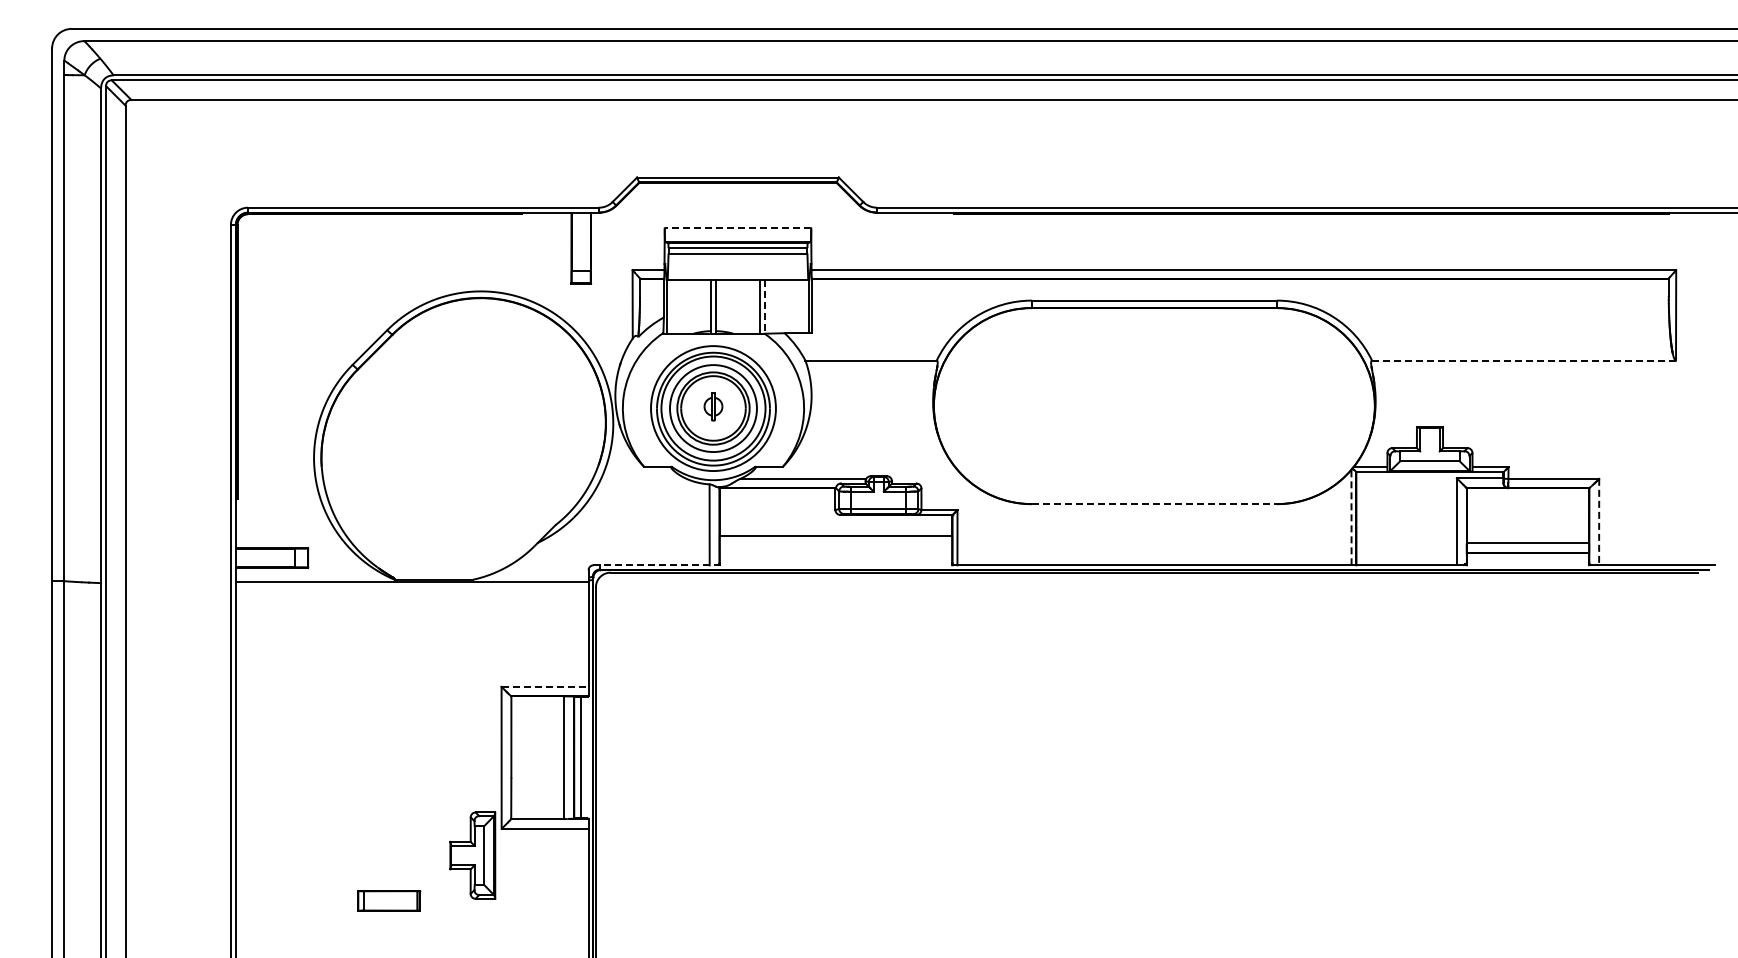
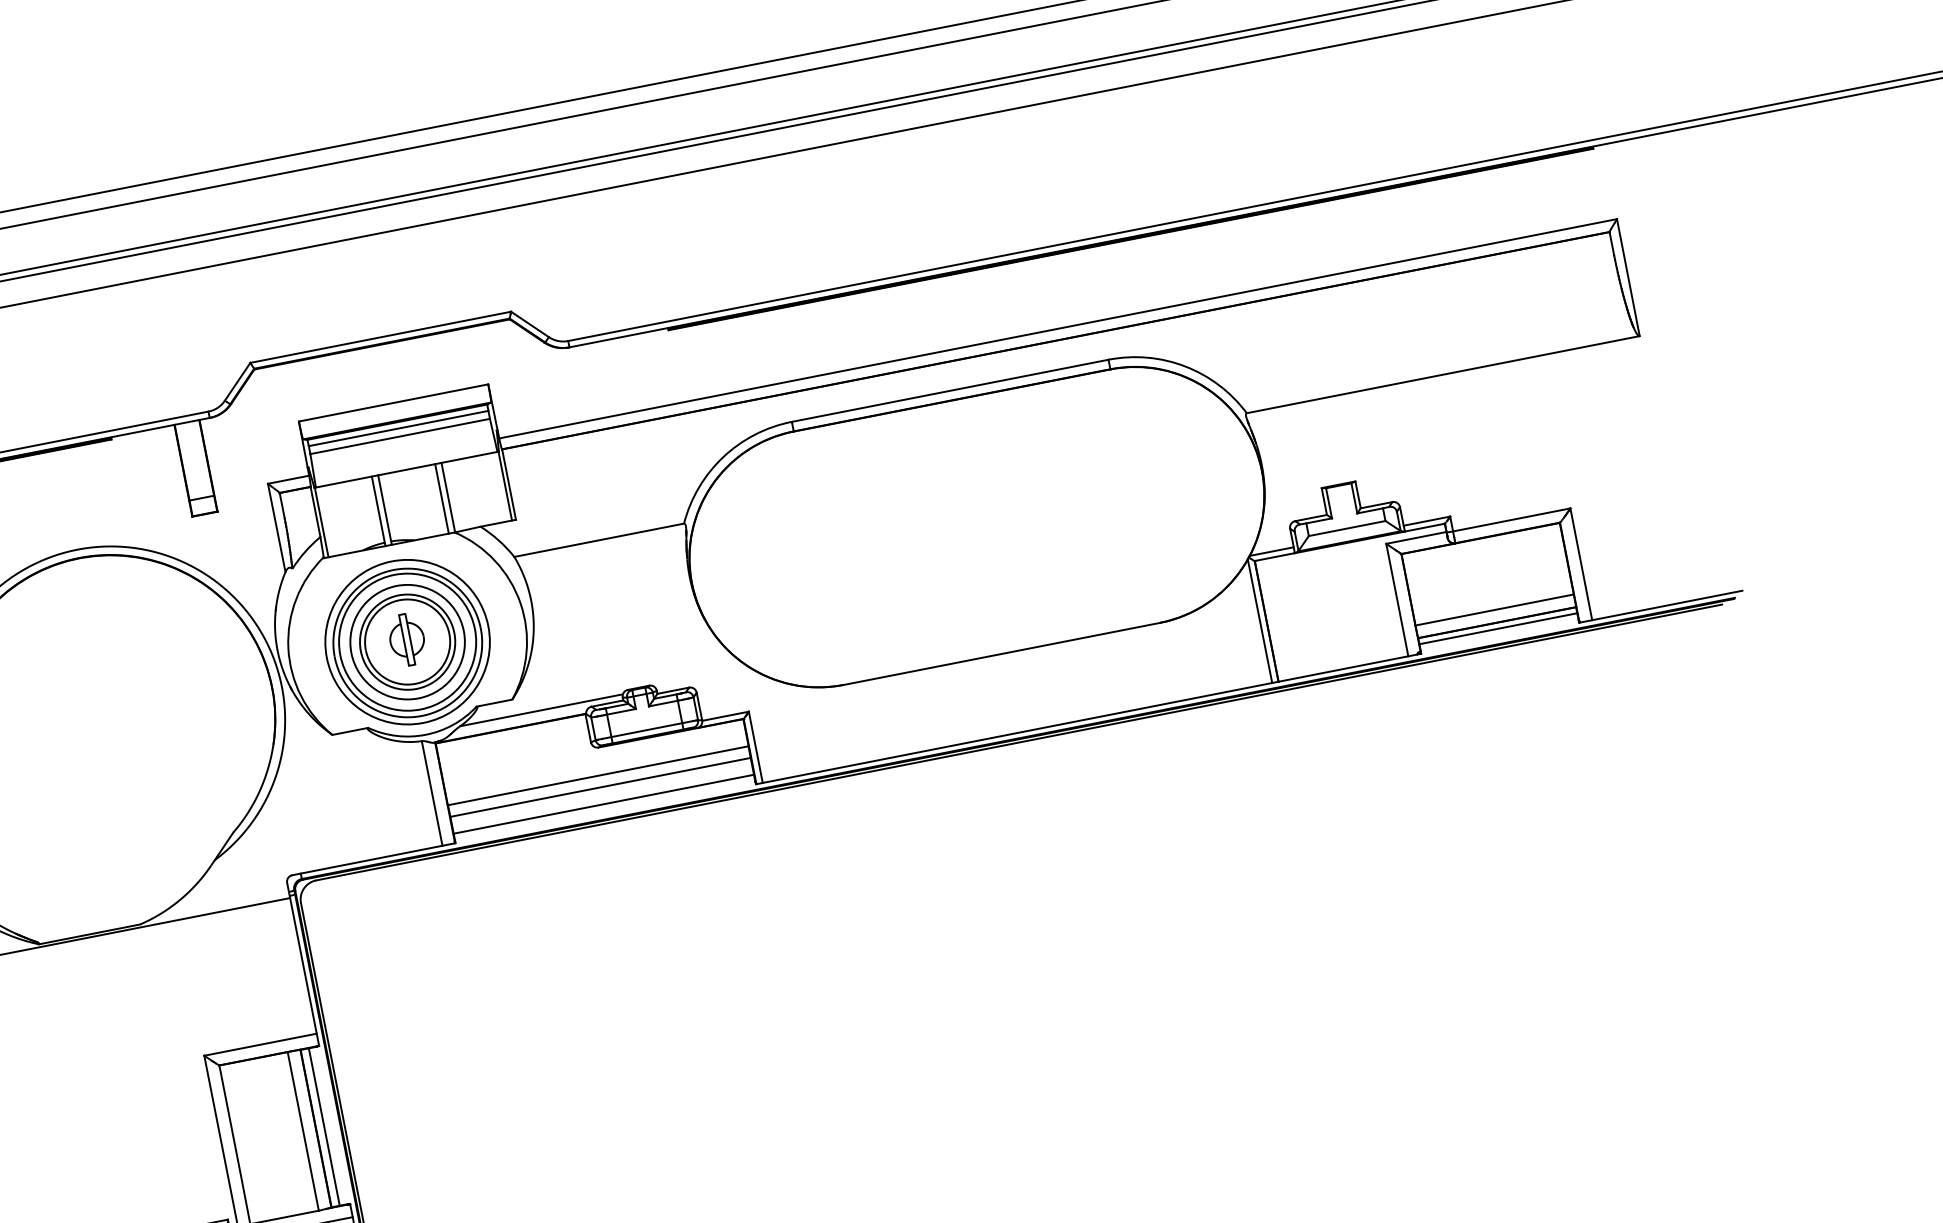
line: (737, 228) -> (393, 403), dashed -> solid
line: (764, 306) -> (447, 497), dashed -> solid
line: (1524, 360) -> (1443, 374), dashed -> solid
part: (713, 406) -> (407, 639), size x1.43
line: (1154, 504) -> (1002, 654), dashed -> solid
line: (1351, 517) -> (1259, 621), dashed -> solid
line: (1599, 522) -> (1581, 564), dashed -> solid
line: (835, 544) -> (599, 786), added
line: (835, 557) -> (603, 803), added
line: (1527, 557) -> (1497, 628), added
line: (656, 565) -> (373, 859), dashed -> solid
line: (545, 686) -> (260, 1044), dashed -> solid

